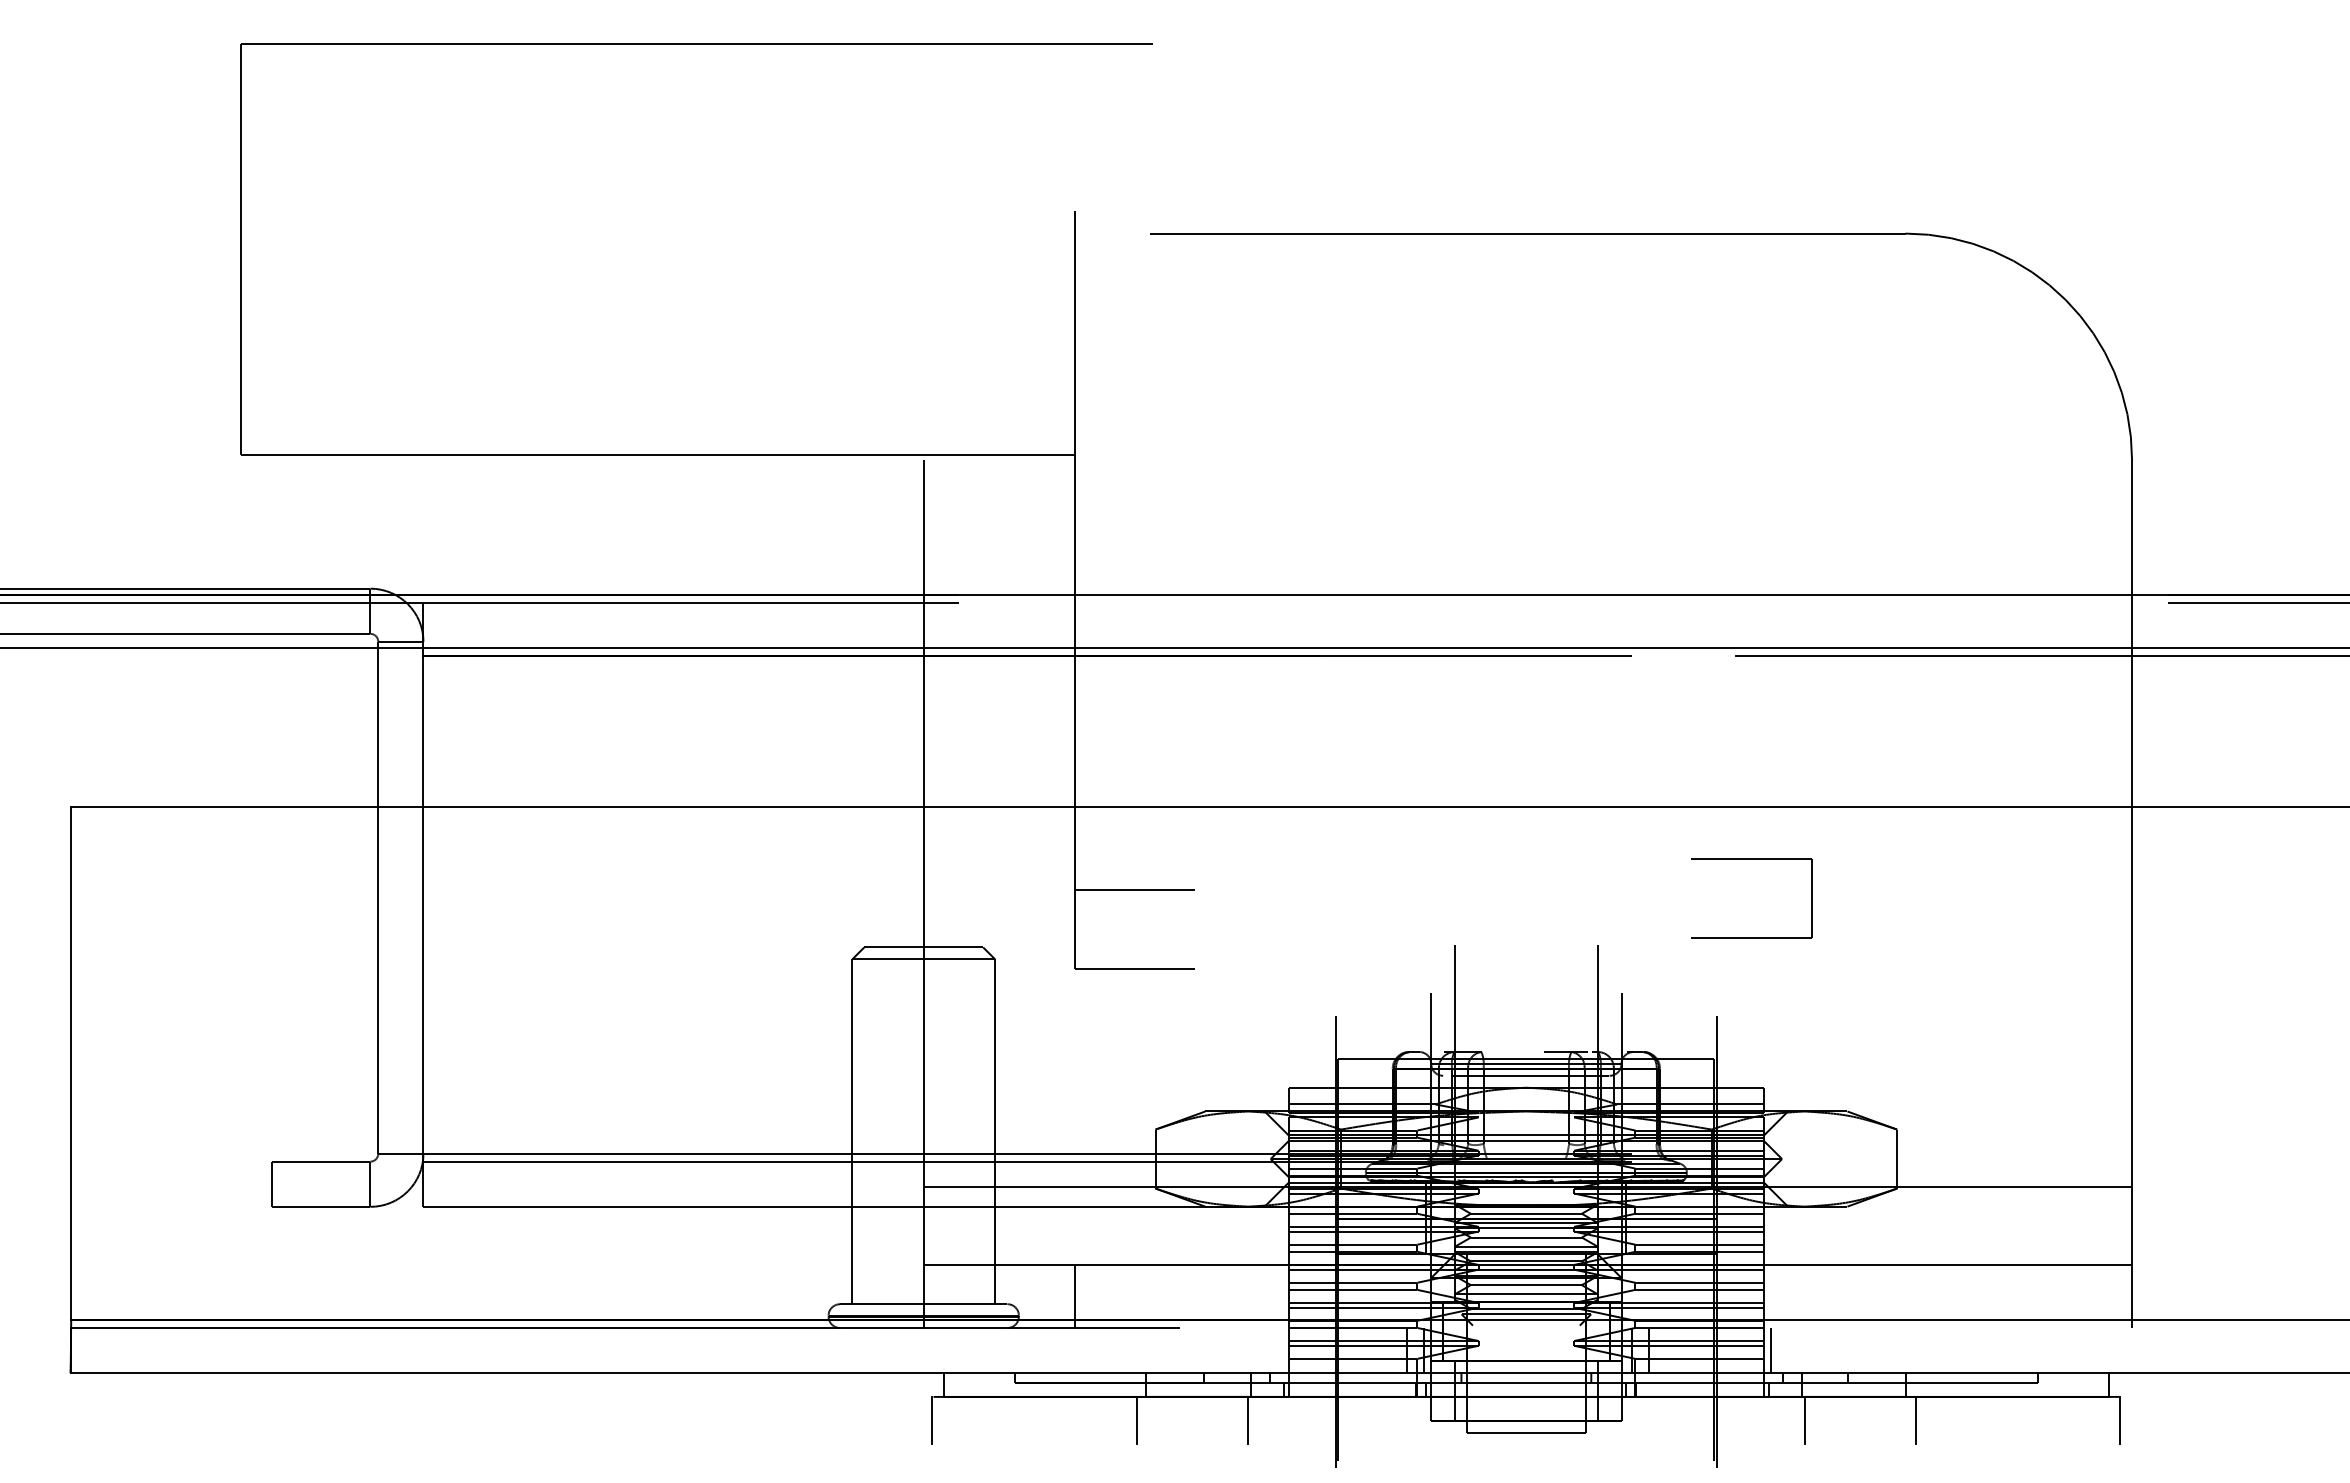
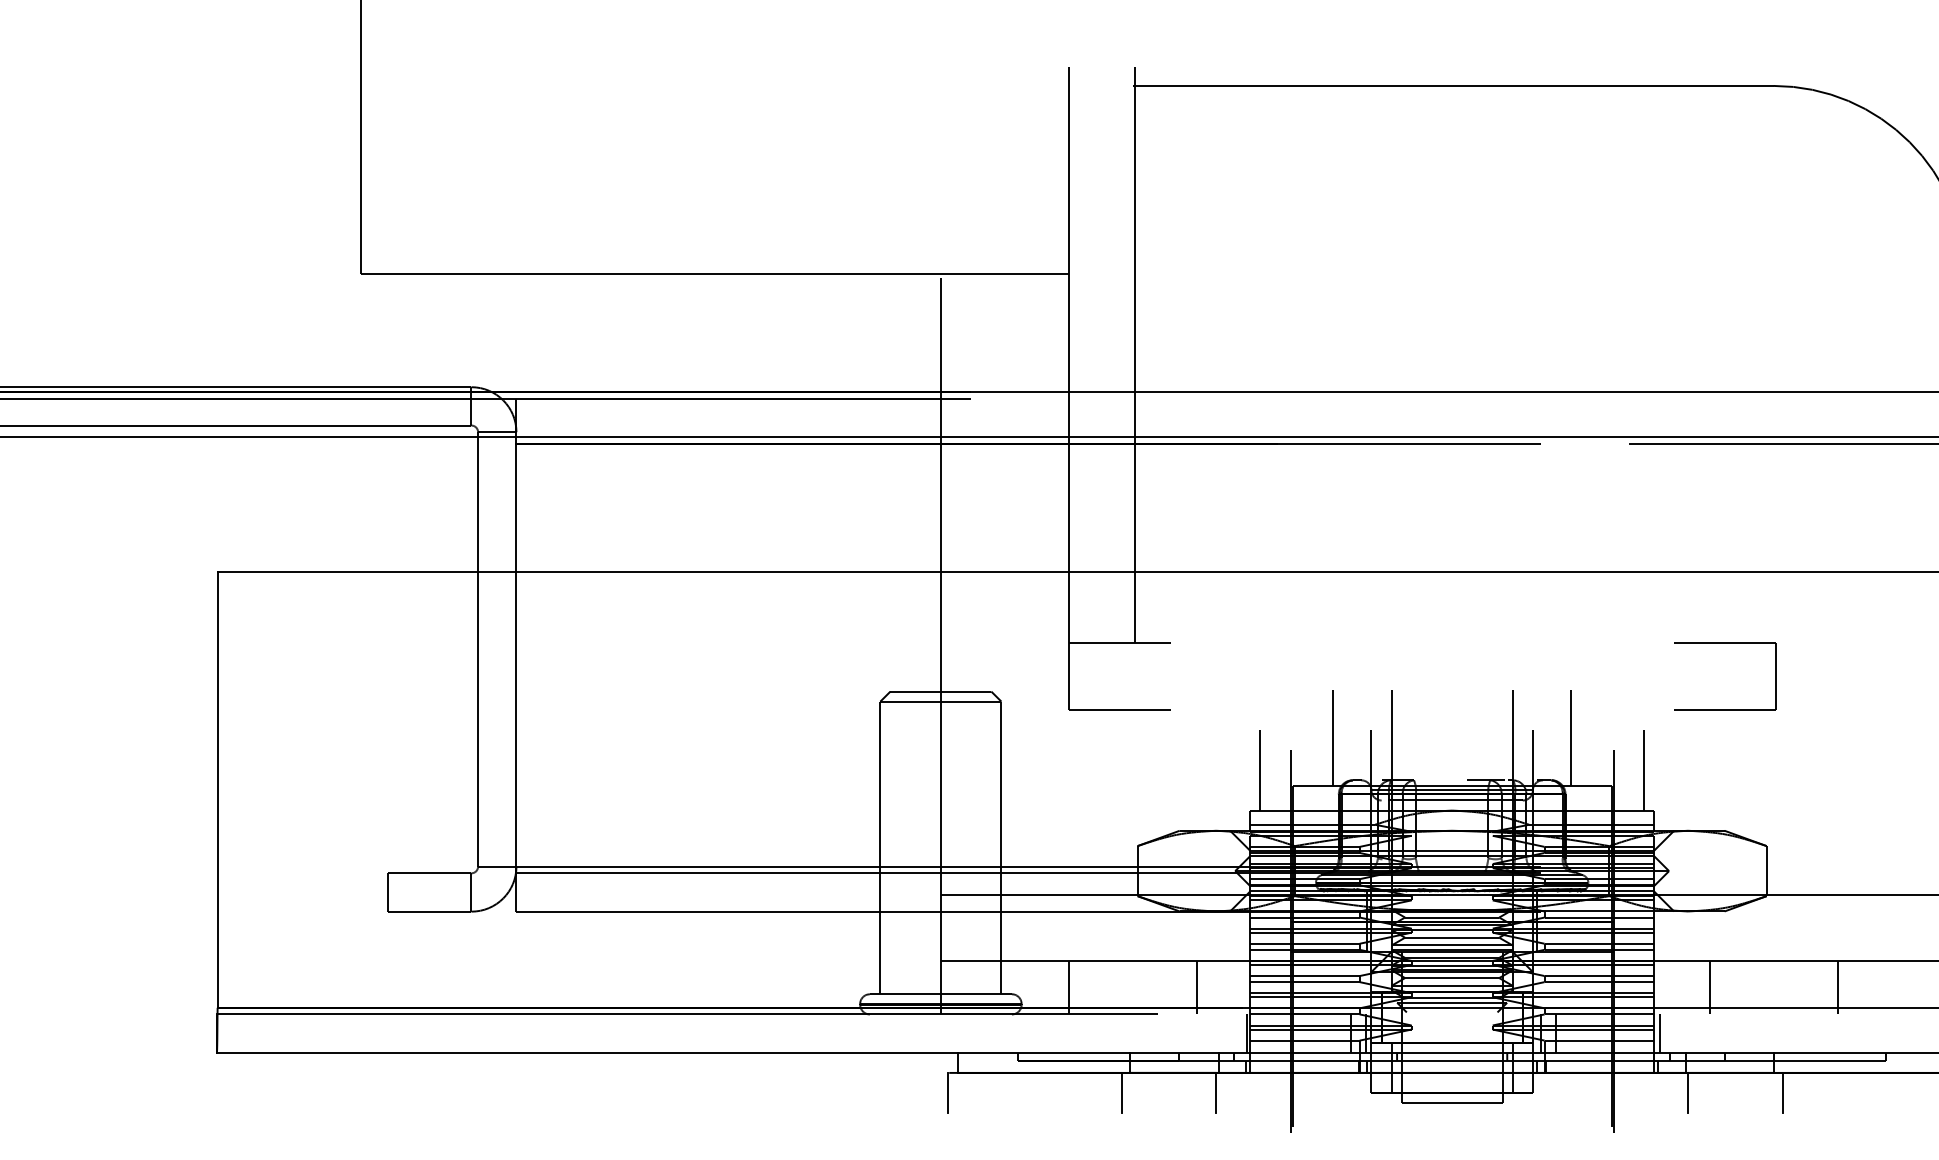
line: (1152, 550) -> (1134, 354), added
part: (1751, 859) -> (1724, 643), moved
line: (1386, 1002) -> (1333, 738), added
line: (1666, 1002) -> (1571, 738), added
line: (1300, 1039) -> (1260, 769), added
line: (1752, 1039) -> (1644, 769), added
line: (1225, 1296) -> (1196, 987), added
line: (1829, 1296) -> (1709, 987), added
line: (1981, 1296) -> (1838, 987), added
line: (1284, 1350) -> (1246, 1033), added

